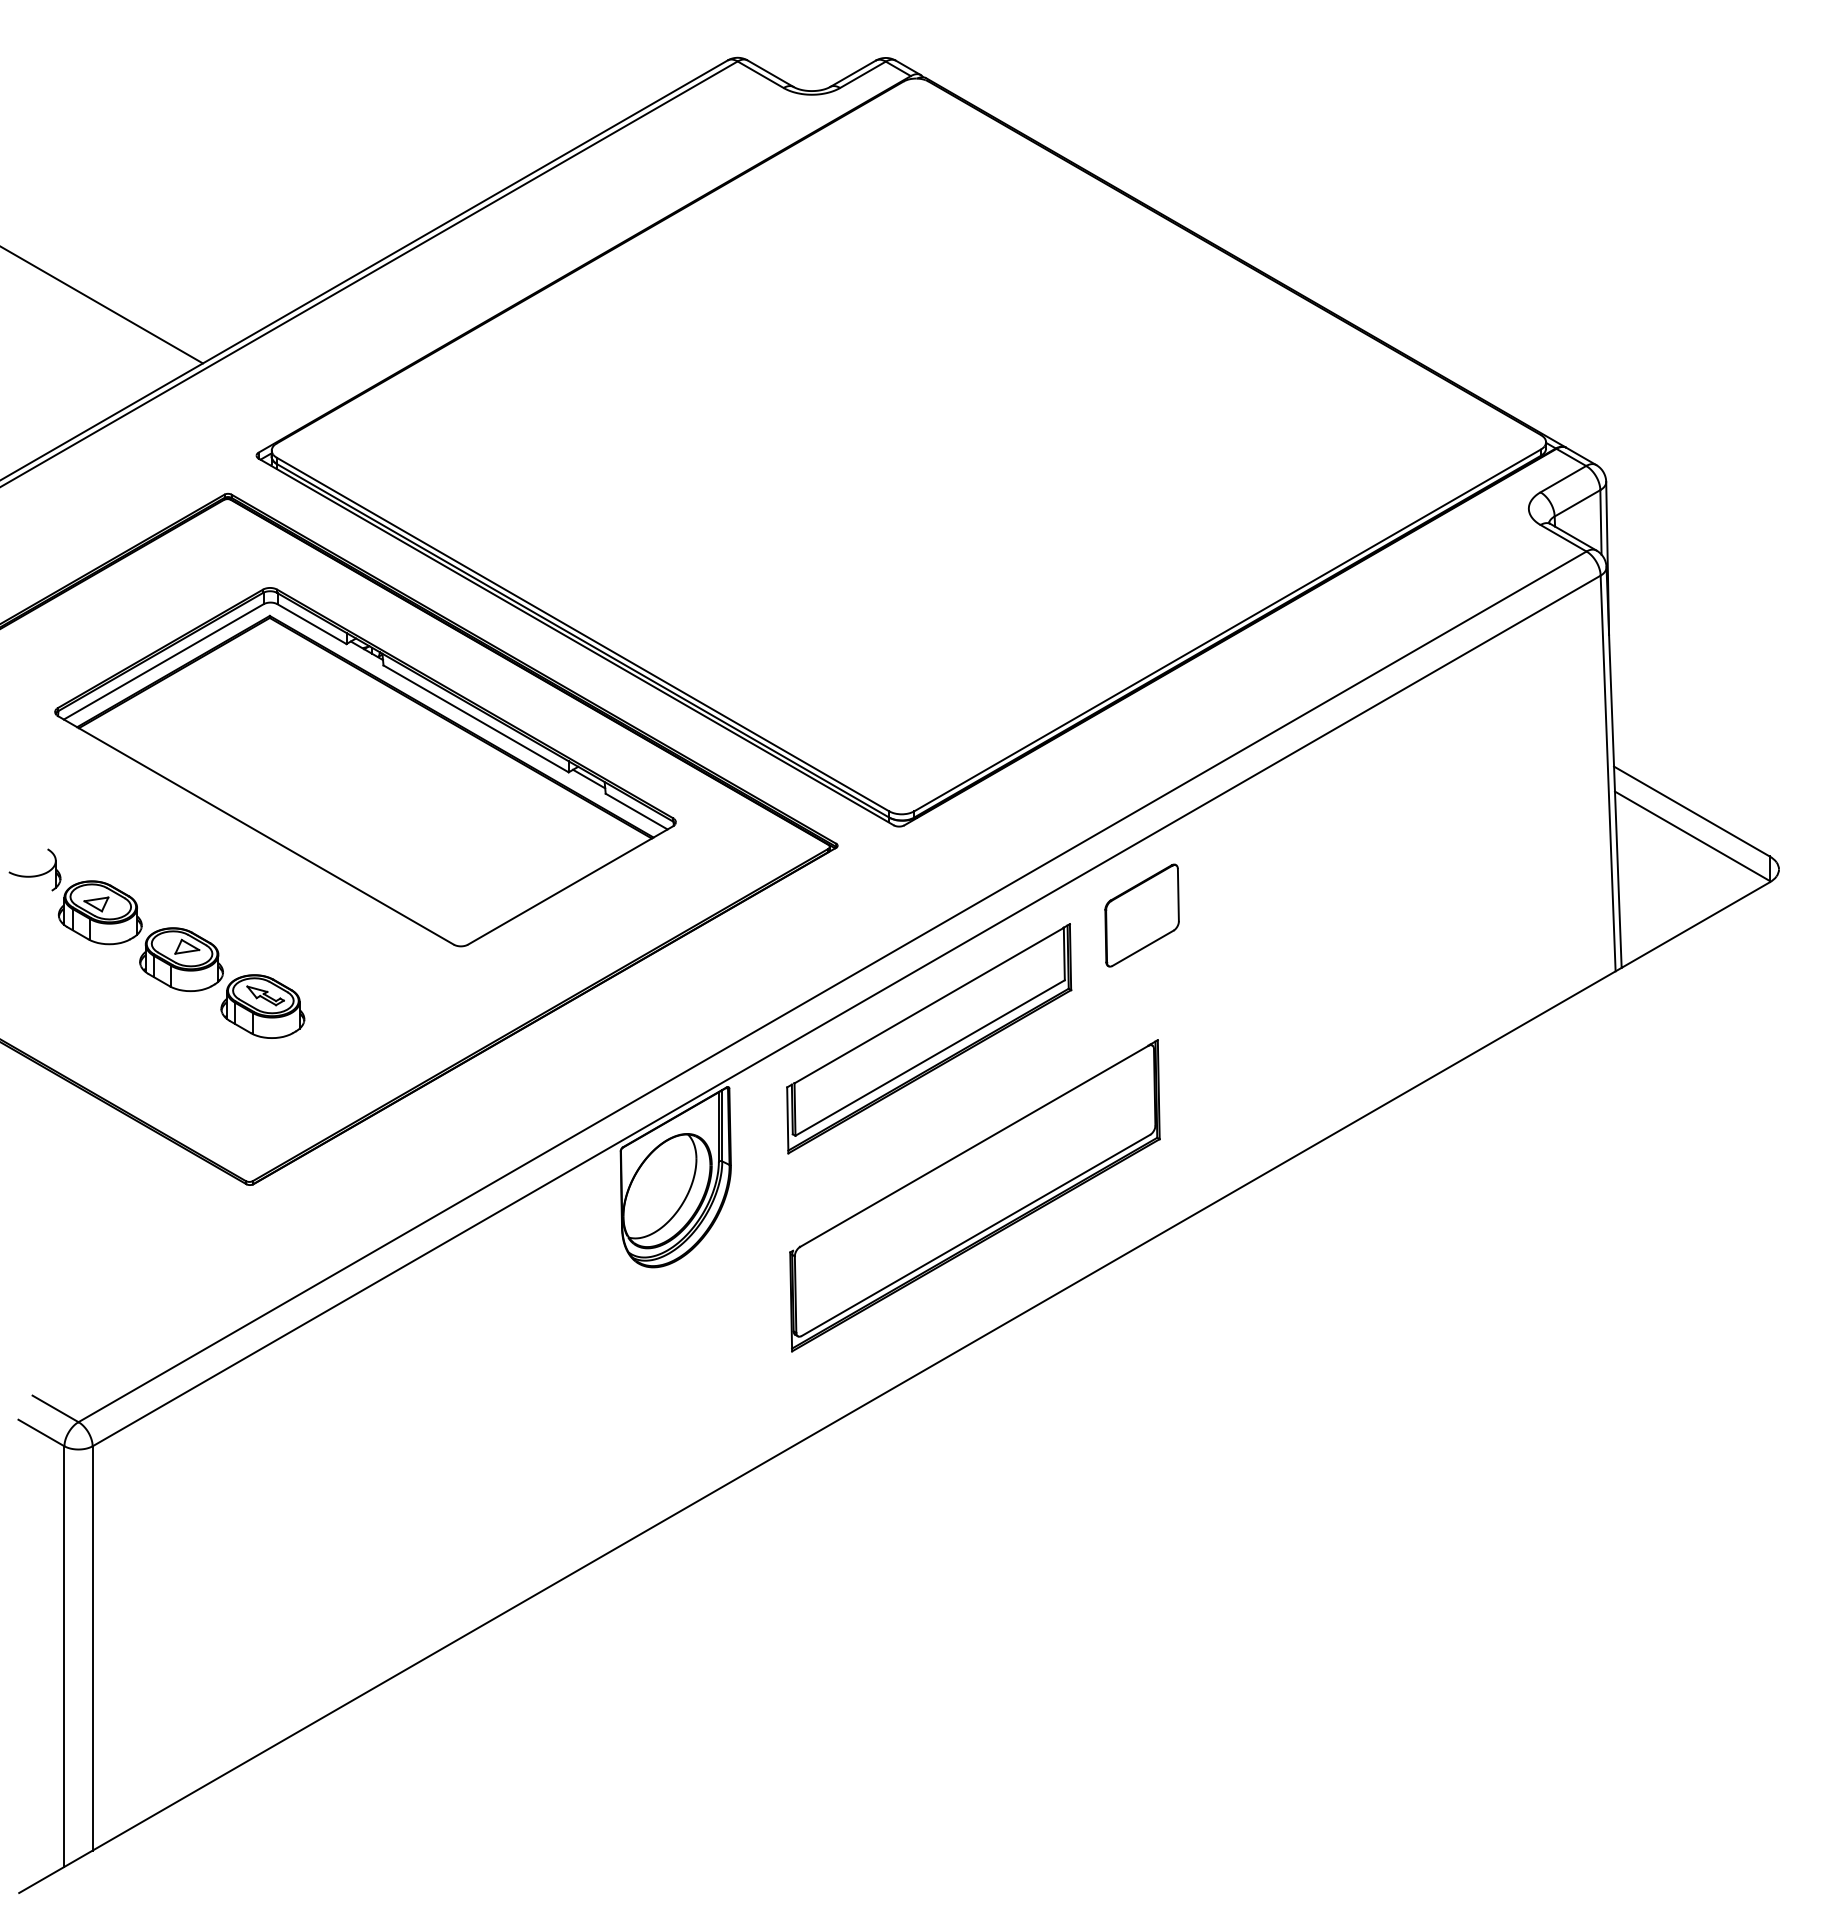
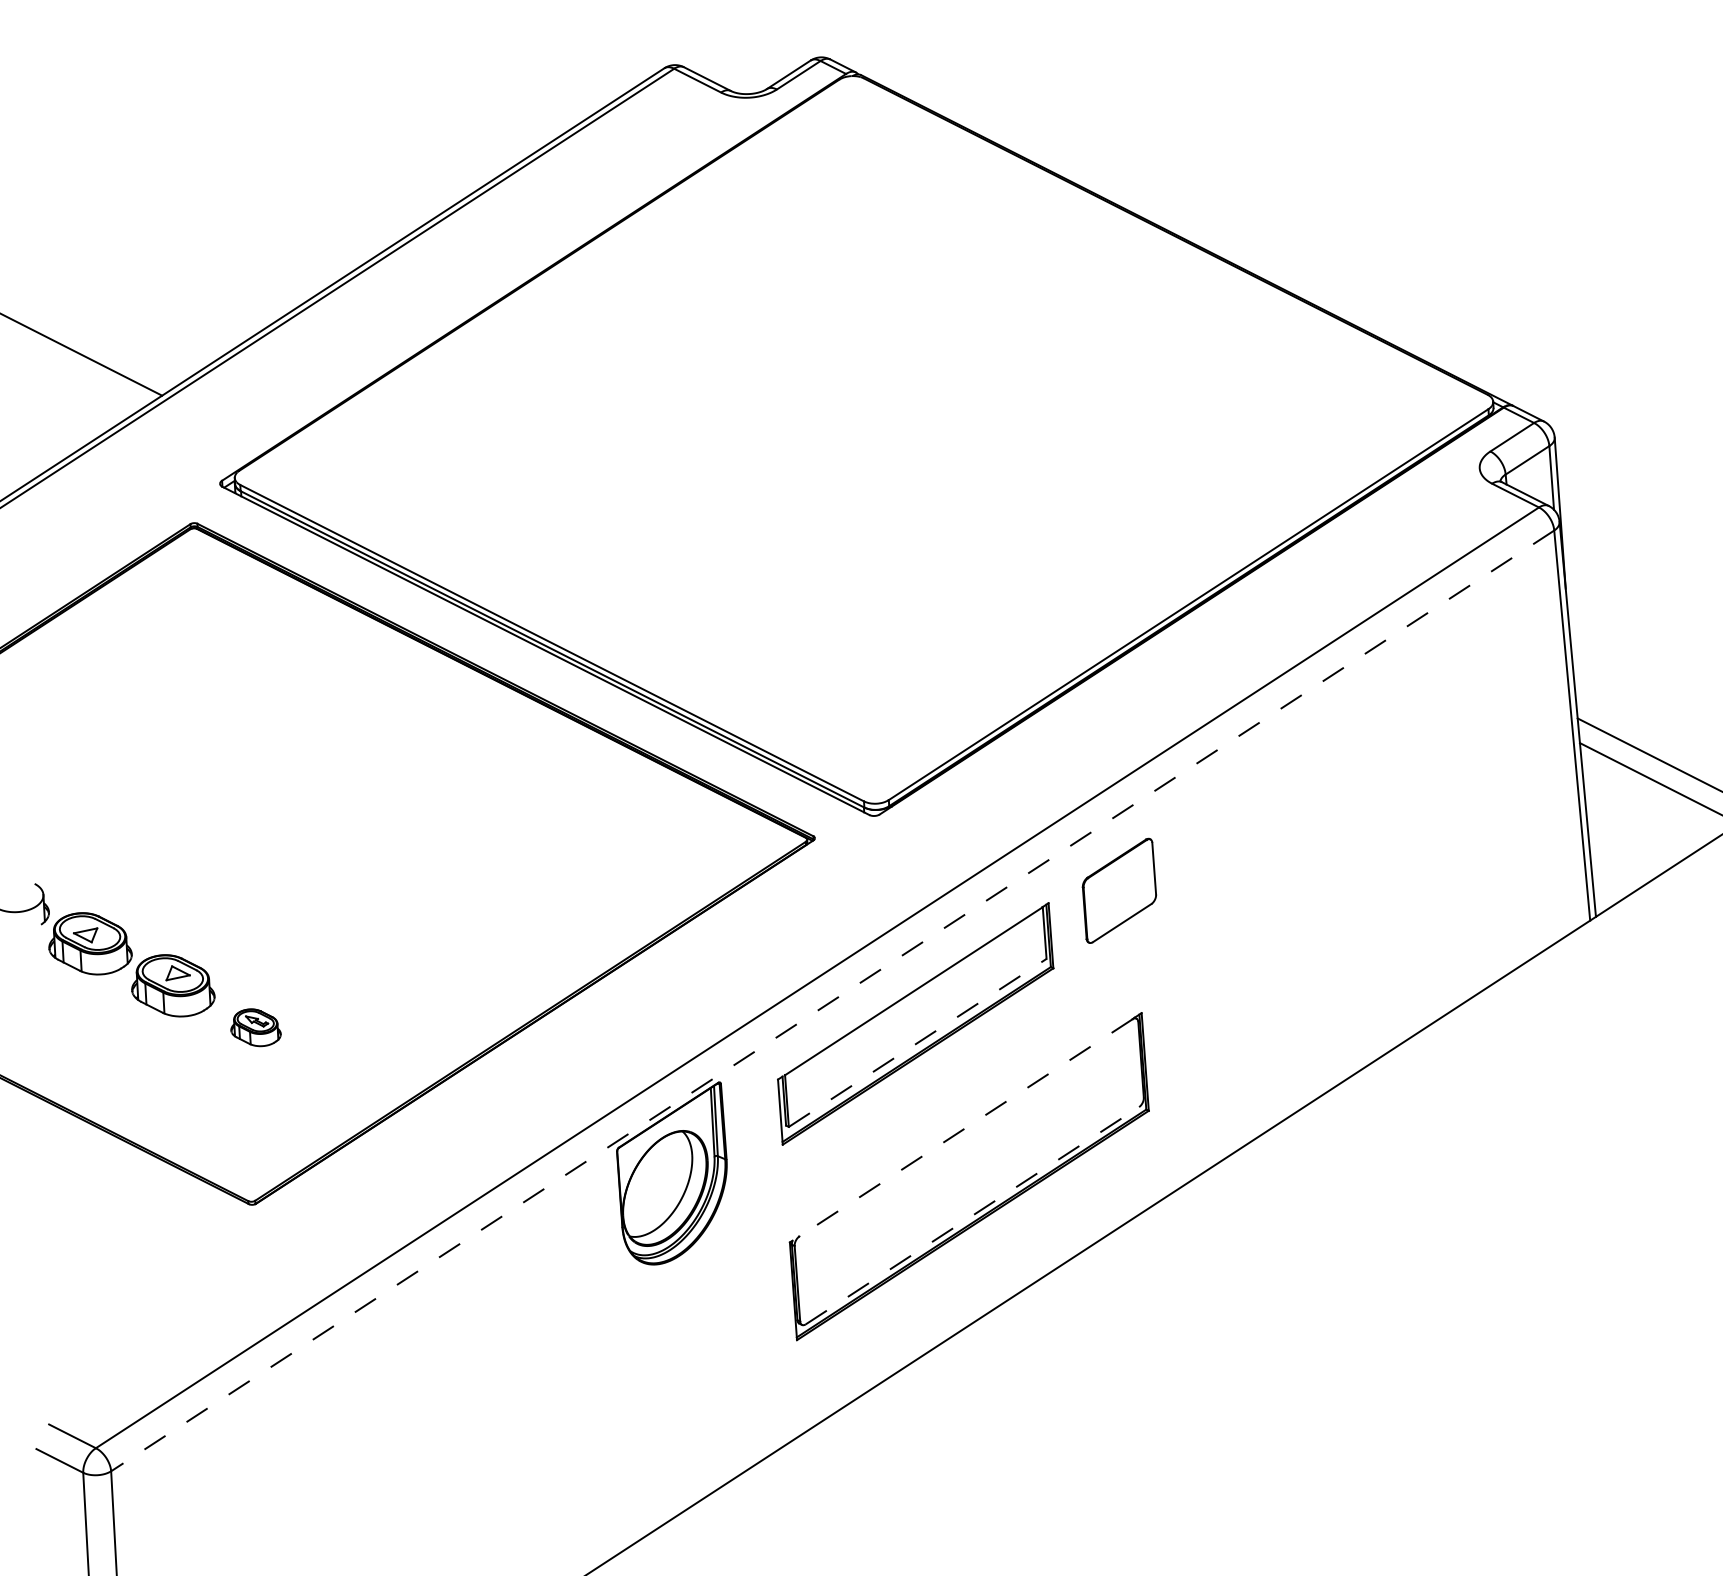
part: (365, 767) -> (344, 786), removed
part: (262, 1006) -> (255, 1027), size x0.6
line: (846, 1010) -> (832, 1000), solid -> dashed
line: (930, 1057) -> (918, 1042), solid -> dashed
line: (973, 1146) -> (965, 1128), solid -> dashed
line: (976, 1235) -> (972, 1215), solid -> dashed

